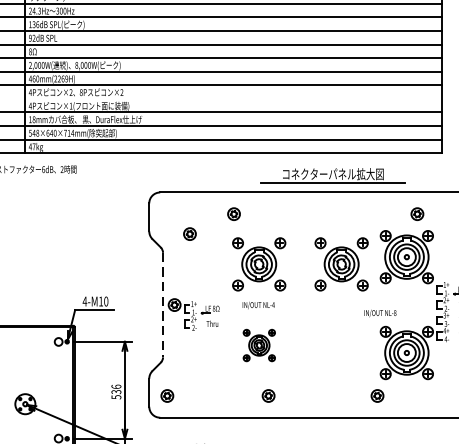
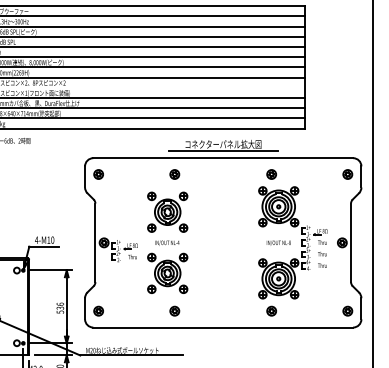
part: (233, 214) -> (174, 174), moved
part: (417, 214) -> (271, 174), moved
part: (189, 234) -> (98, 174), moved
part: (341, 263) -> (229, 211), removed
line: (163, 305) -> (95, 243), dashed -> solid
text: (379, 312) -> (278, 242), moved
part: (258, 344) -> (167, 272), size x1.67
part: (377, 395) -> (271, 310), moved

